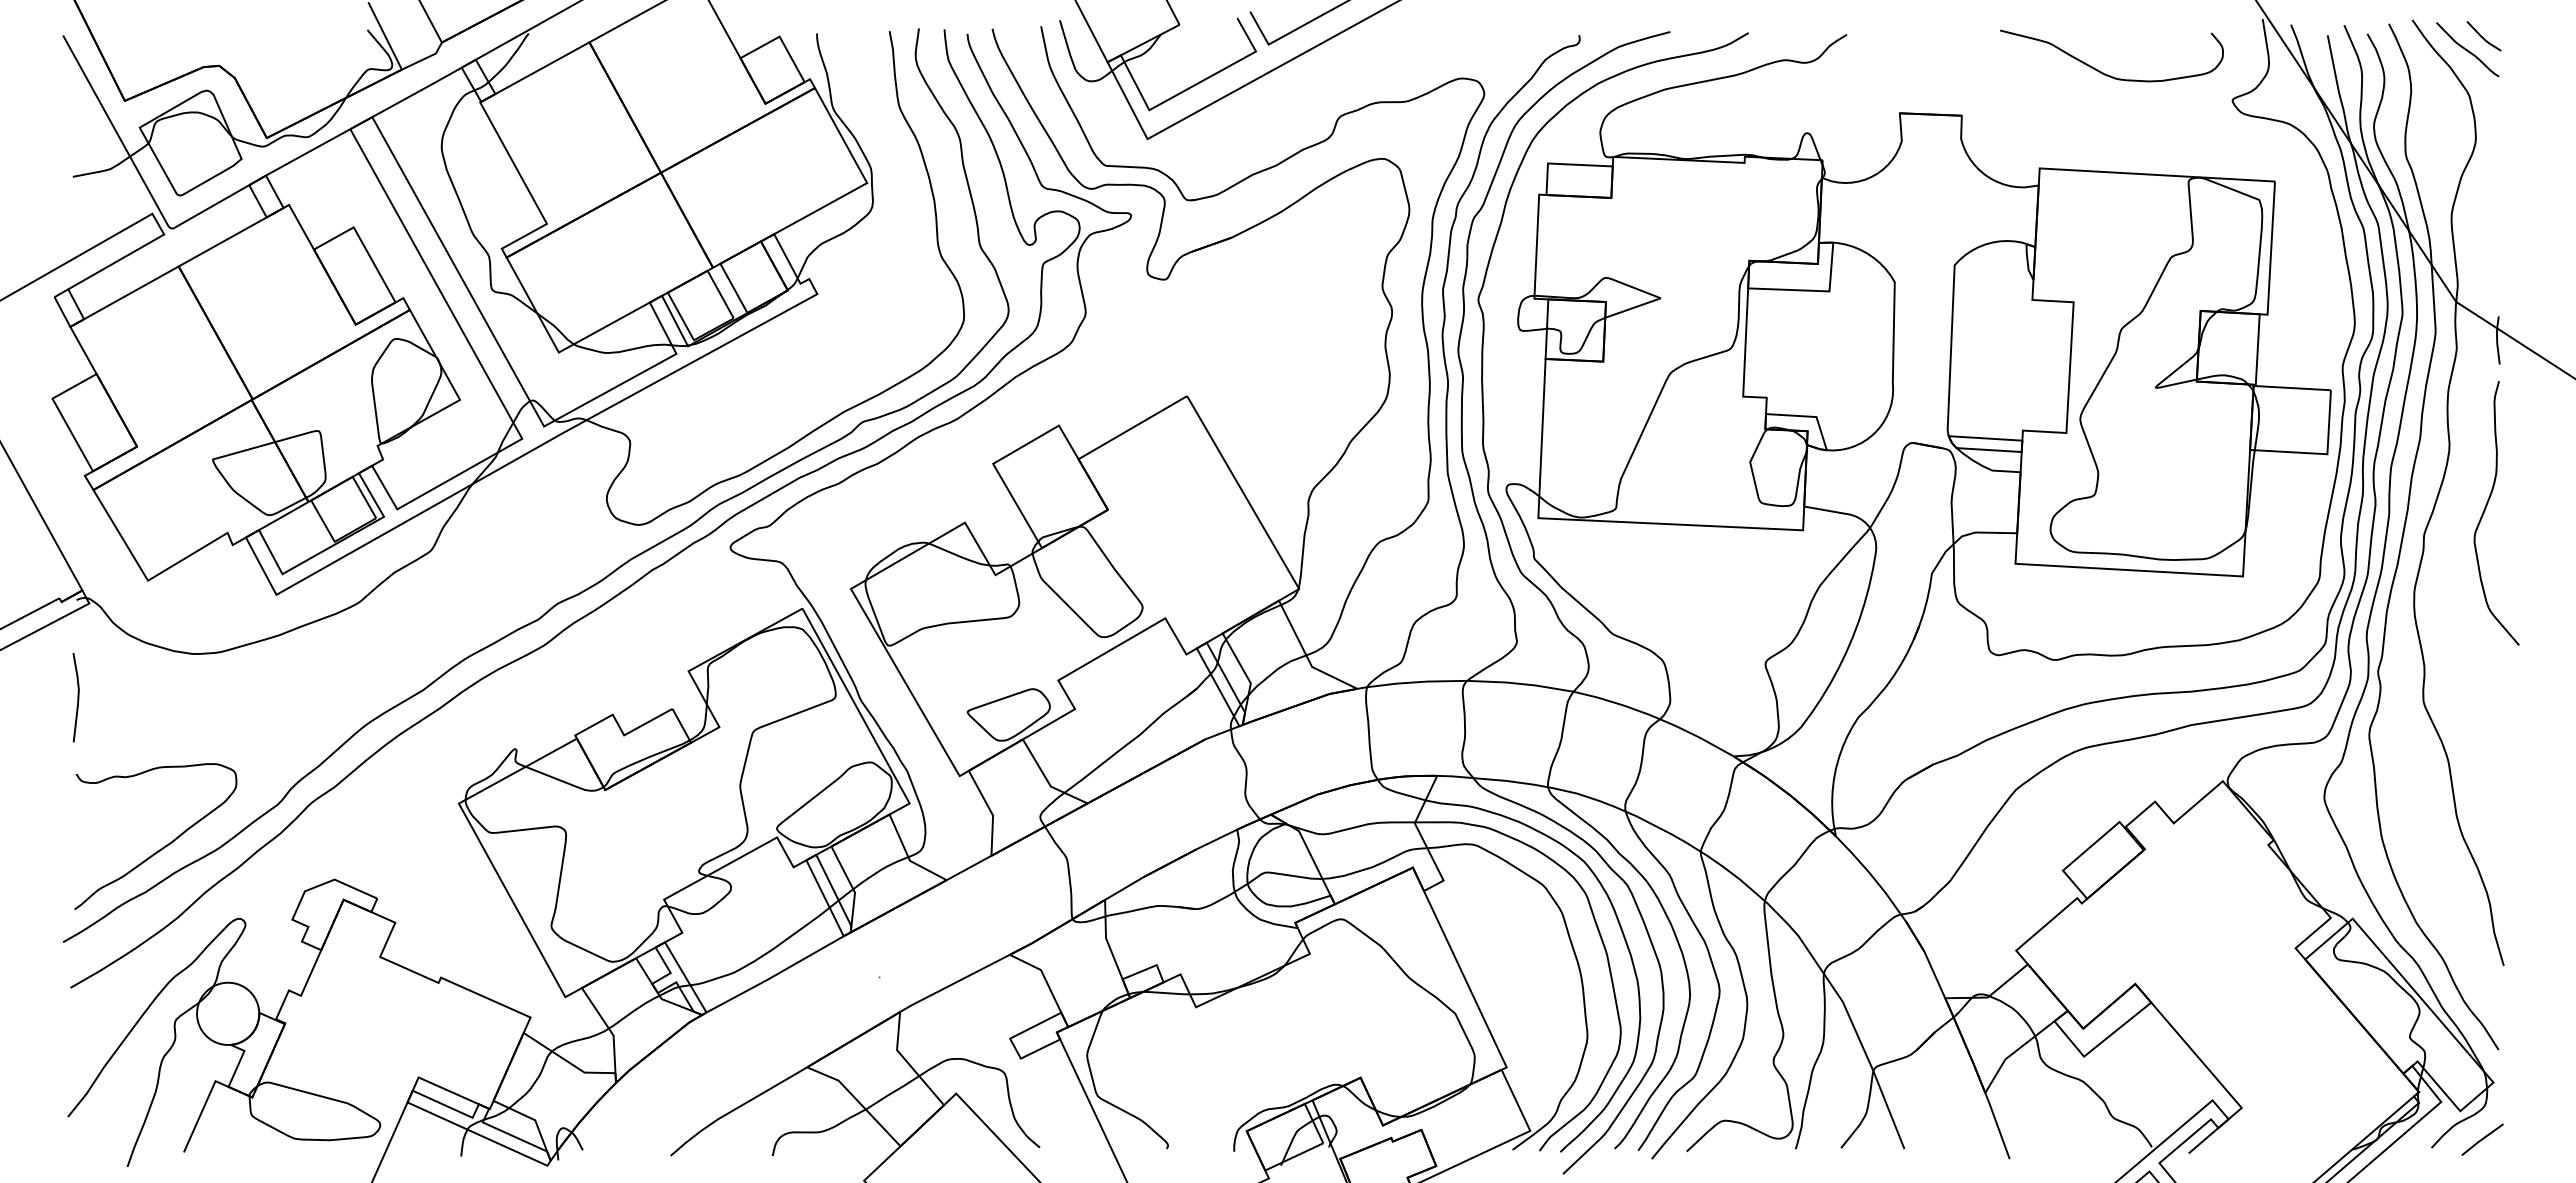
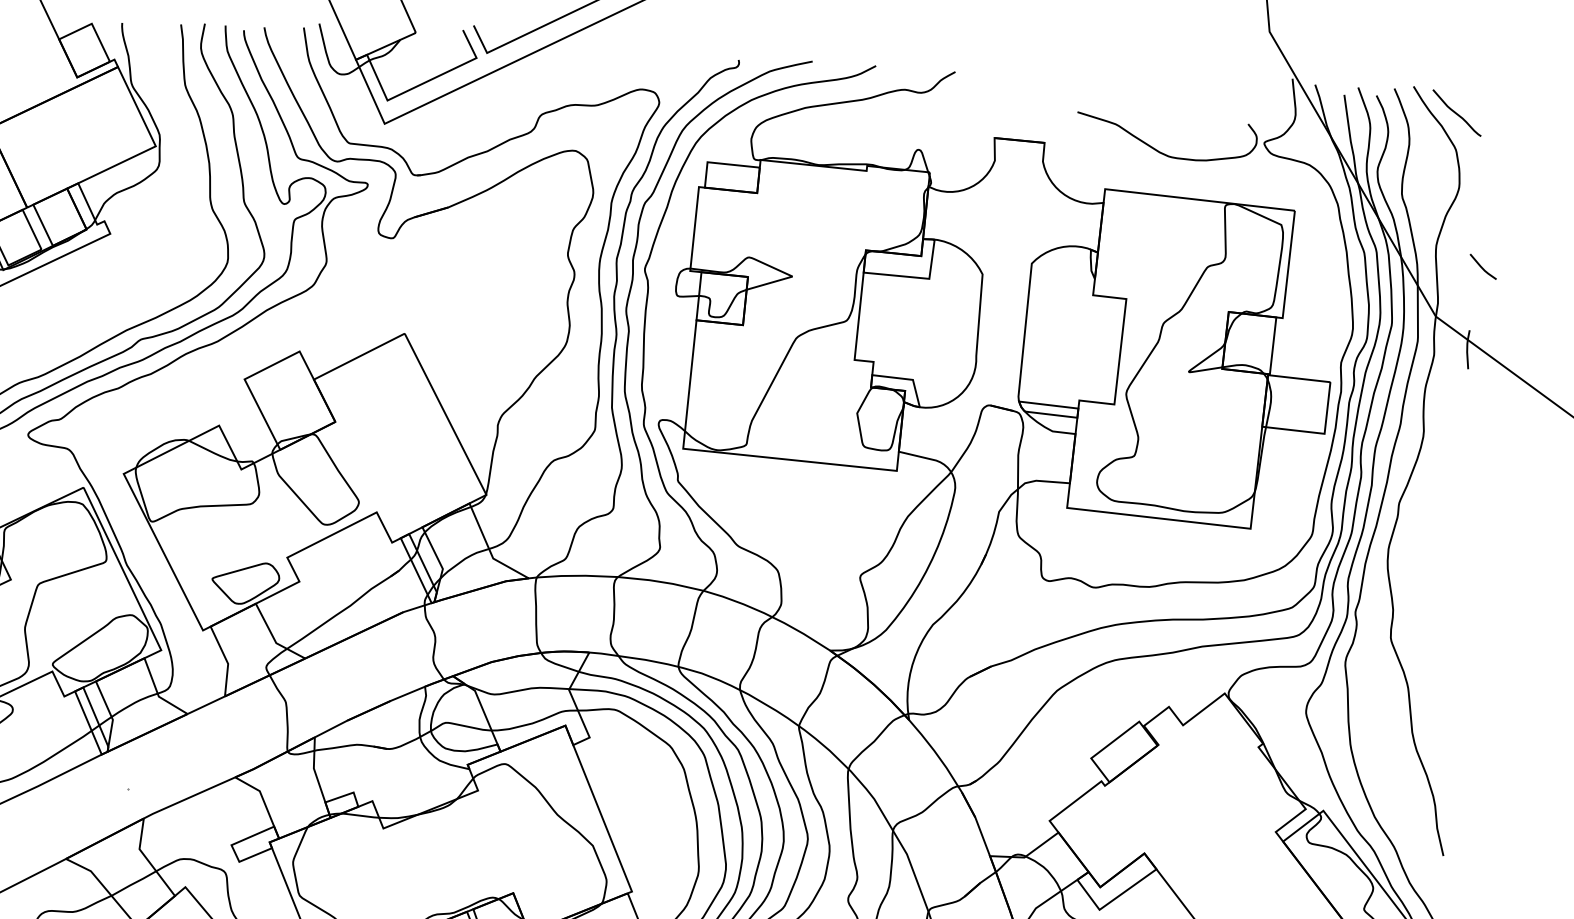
line: (2482, 36) -> (1482, 266), moved
curve: (2103, 72) -> (1159, 150), moved
curve: (2486, 508) -> (1450, 485), removed

